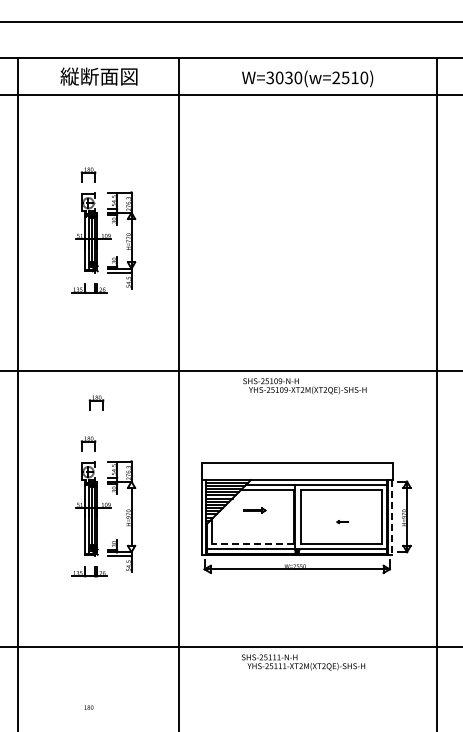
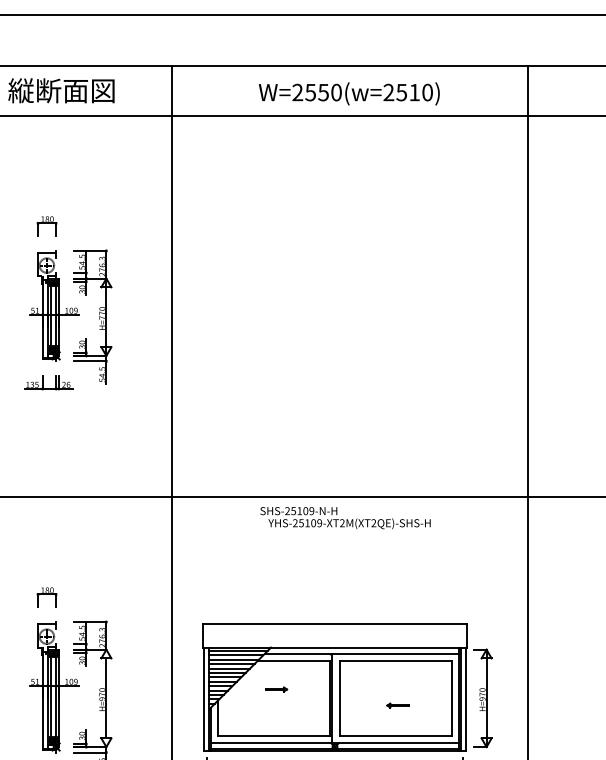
text: (279, 77) -> (310, 92), W=3030(w=2510) -> W=2550(w=2510)
part: (96, 402) -> (58, 540), removed
part: (254, 510) -> (276, 689), size x0.71
line: (392, 517) -> (466, 699), dashed -> solid
part: (342, 521) -> (397, 704), size x1.43
line: (253, 544) -> (274, 736), dashed -> solid

